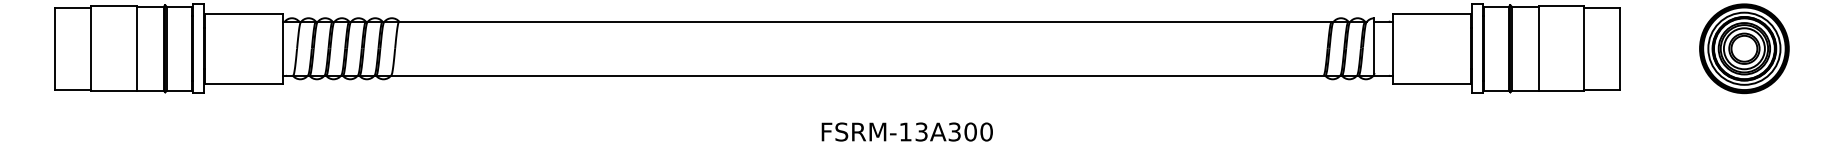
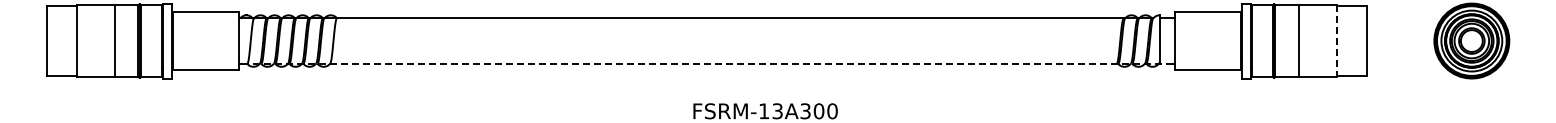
line: (1583, 49) -> (1336, 41), solid -> dashed
line: (837, 75) -> (706, 63), solid -> dashed

